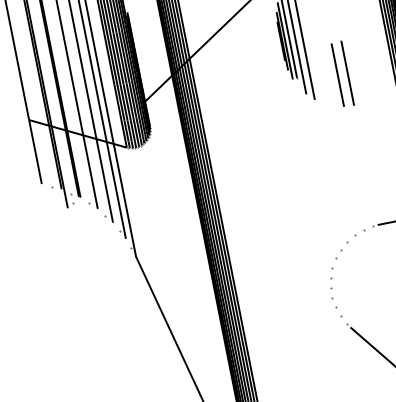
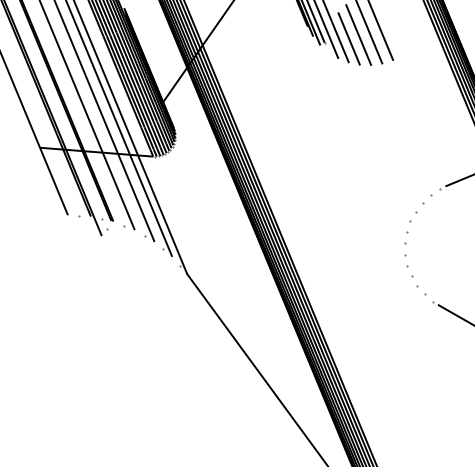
line: (328, 76) -> (358, 34), added
line: (319, 78) -> (349, 38), added

